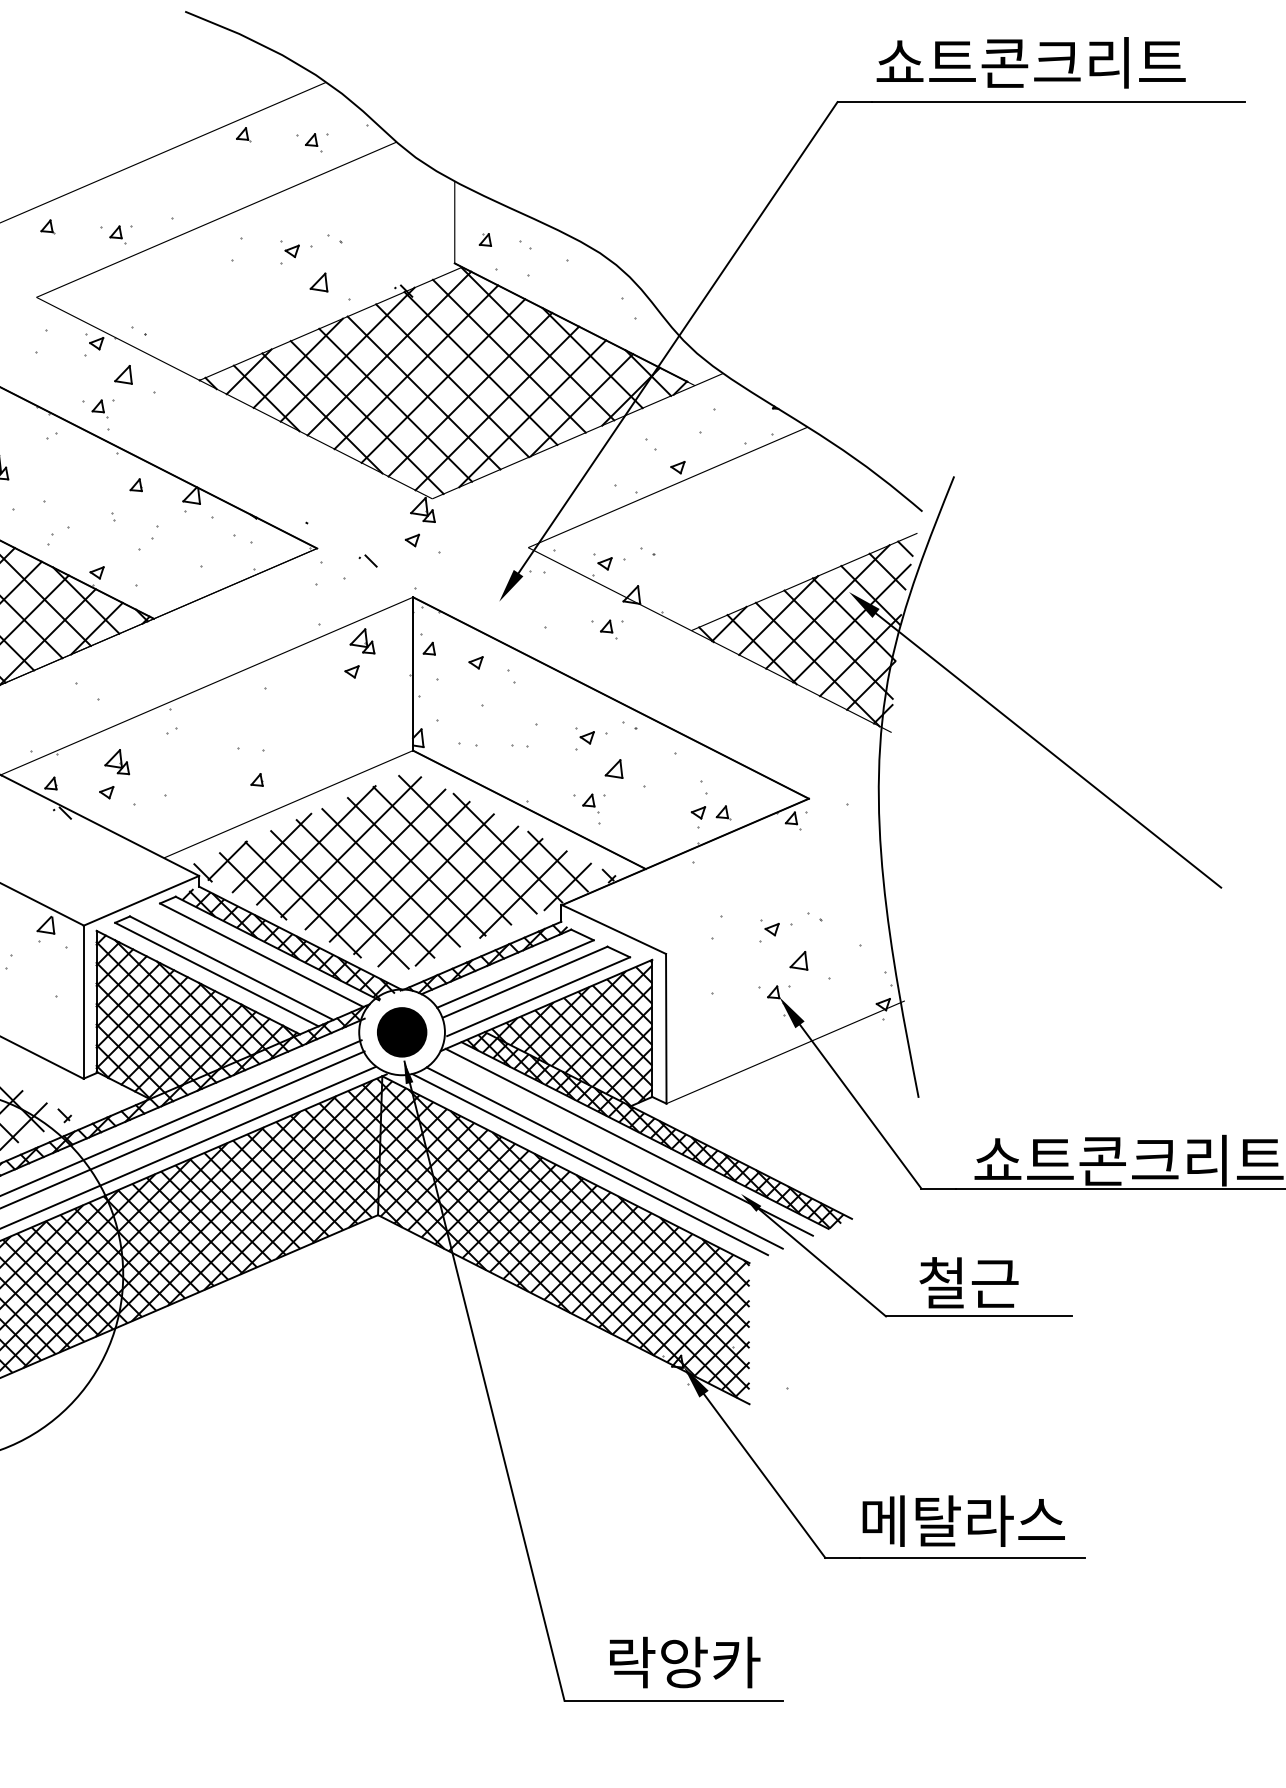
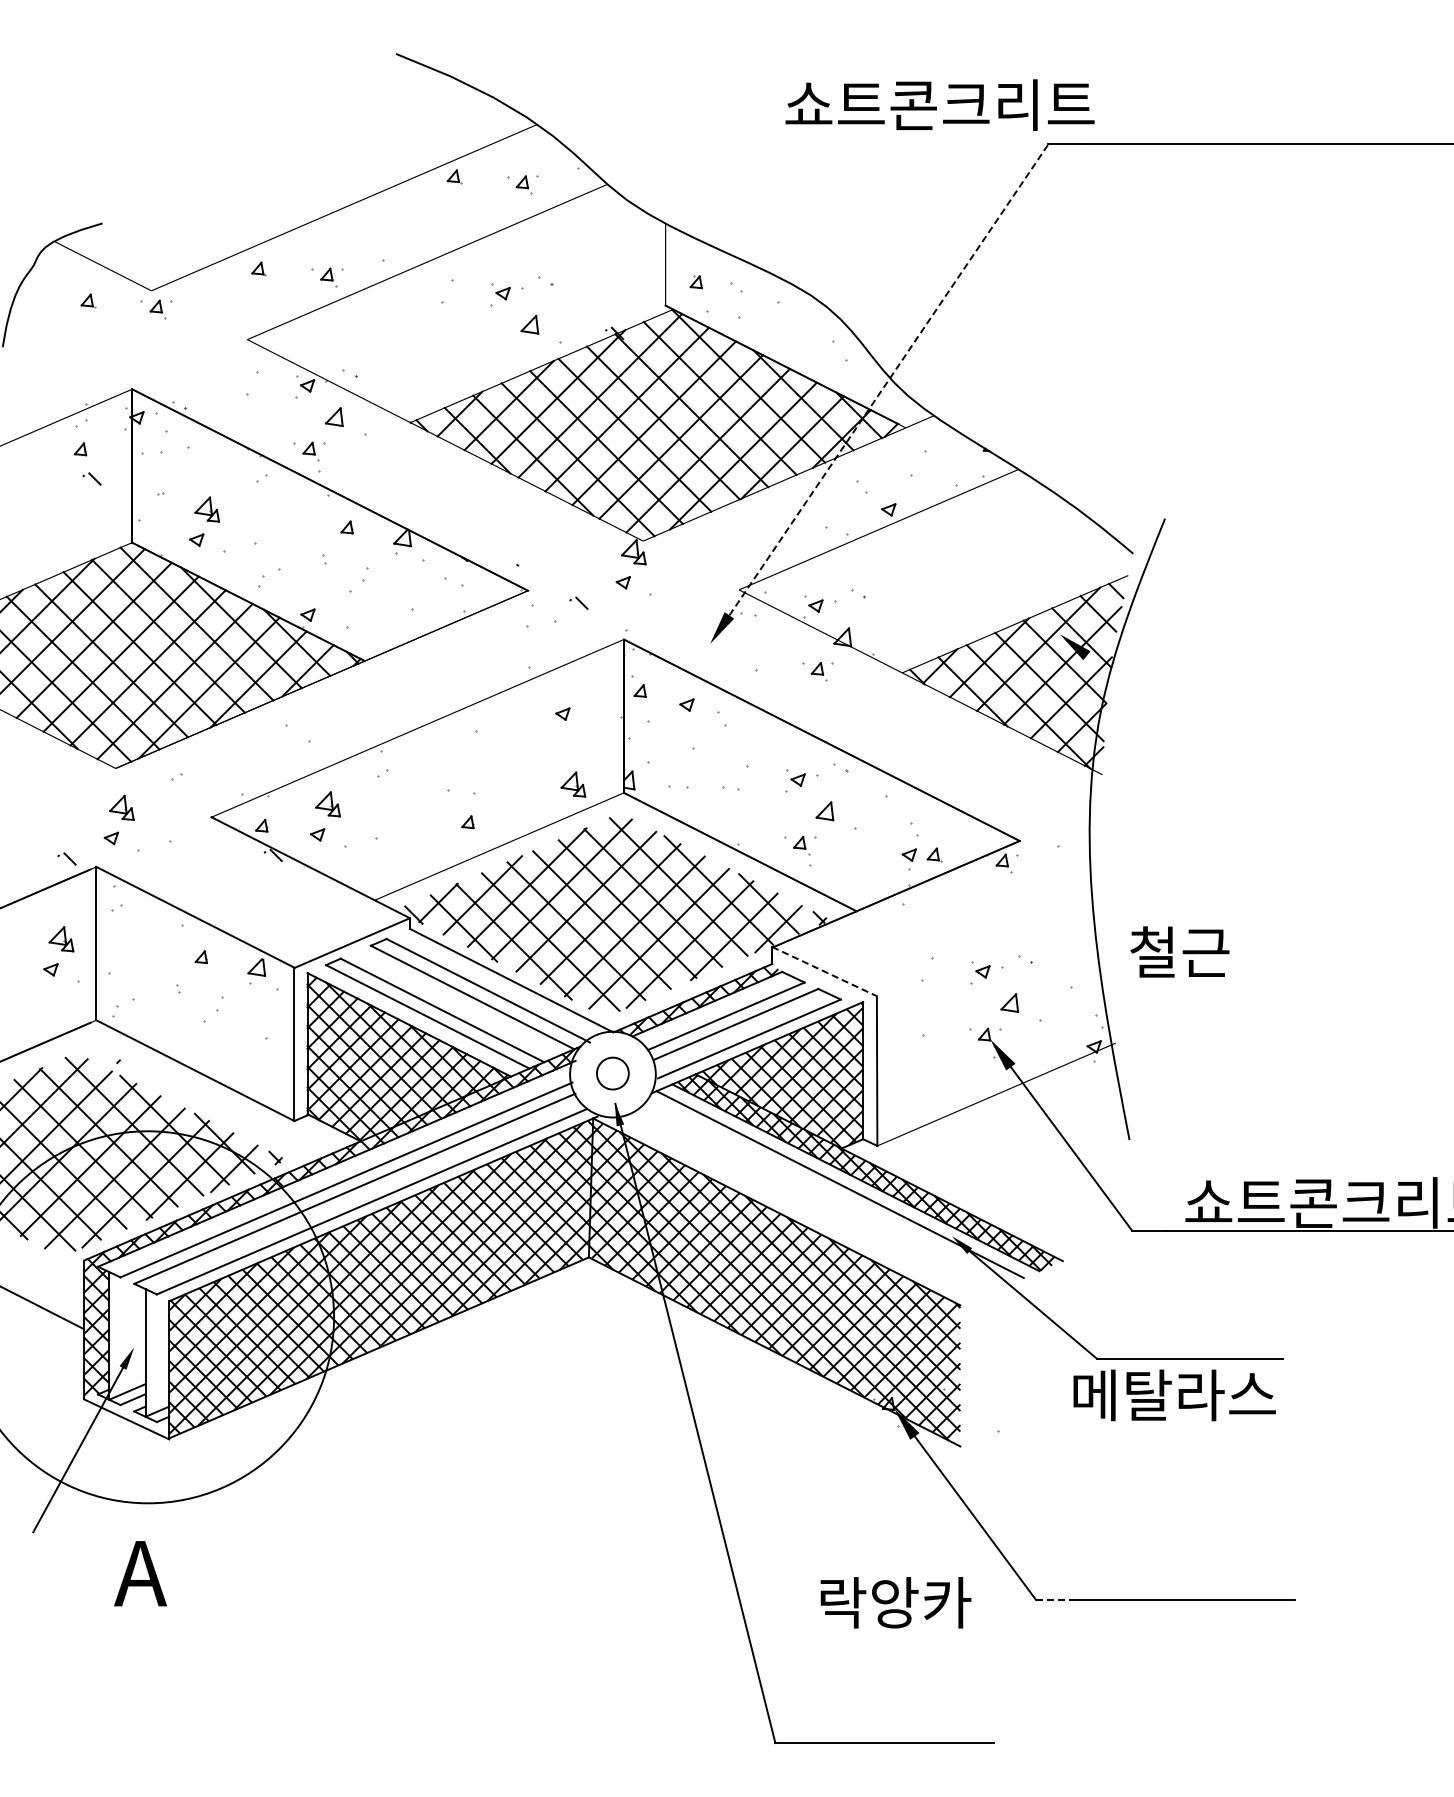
text: (1030, 62) -> (939, 104), moved
line: (678, 337) -> (889, 379), solid -> dashed
part: (362, 641) -> (573, 784), moved
line: (1048, 750) -> (1259, 792), removed
line: (613, 929) -> (824, 971), solid -> dashed
hatch: (291, 944) -> (502, 986), removed
fill: (401, 1032) -> (612, 1074), removed
line: (604, 1157) -> (815, 1199), removed
line: (589, 1164) -> (800, 1206), removed
text: (968, 1282) -> (1179, 951), moved
text: (963, 1521) -> (1174, 1395), moved
line: (842, 1558) -> (1053, 1600), solid -> dashed
text: (684, 1662) -> (895, 1602), moved

